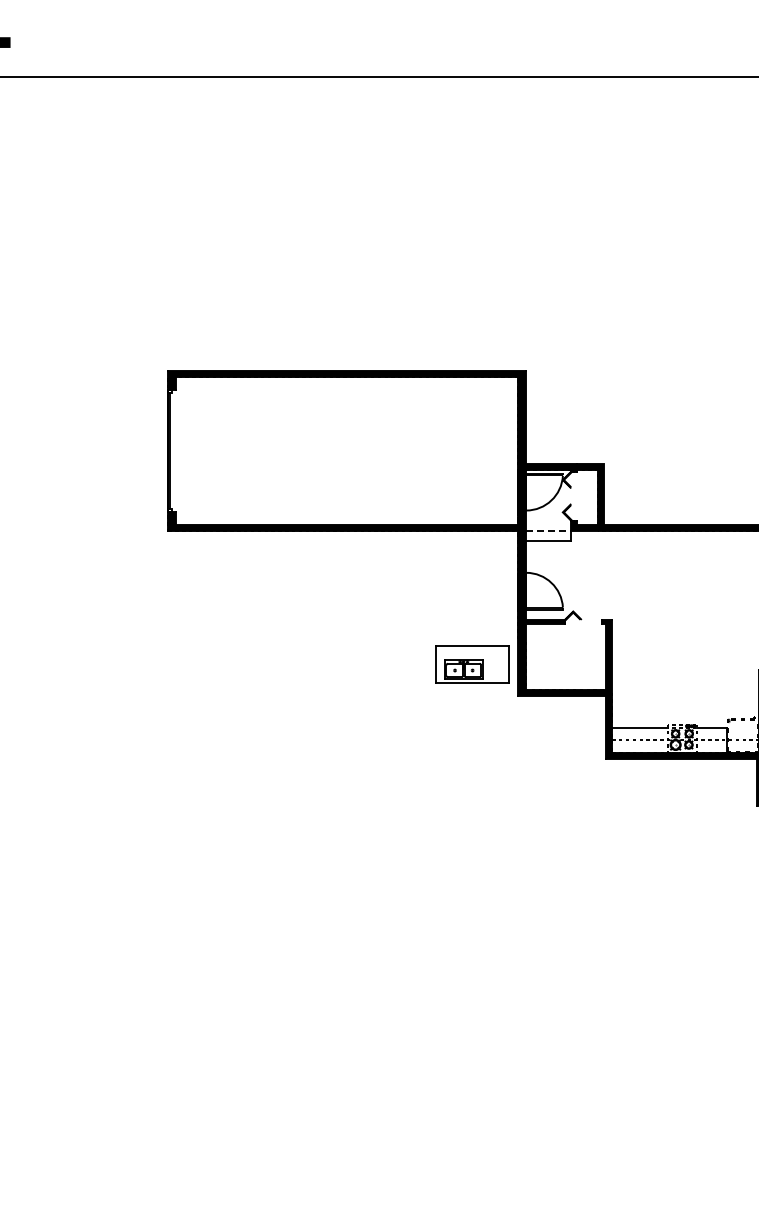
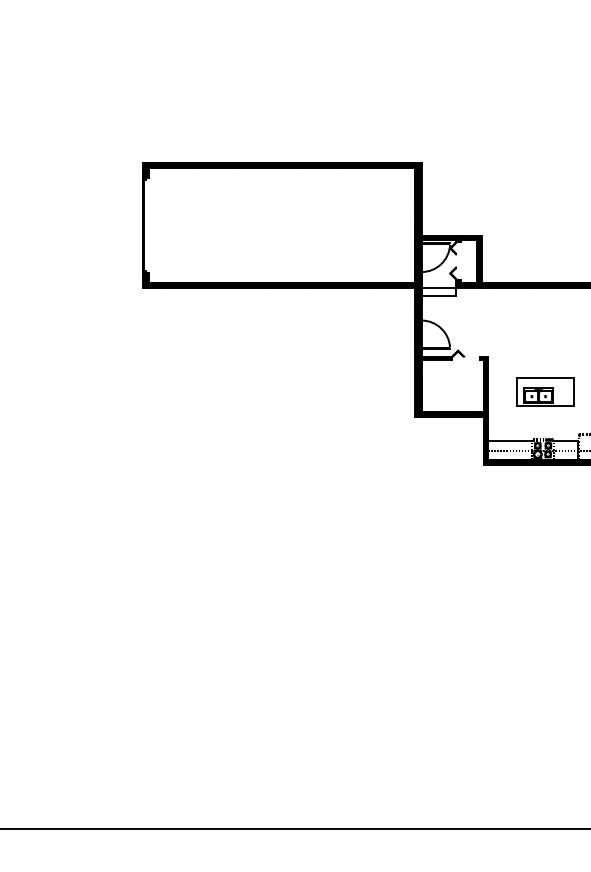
line: (549, 530) -> (439, 287), dashed -> solid
part: (472, 664) -> (545, 391), moved

